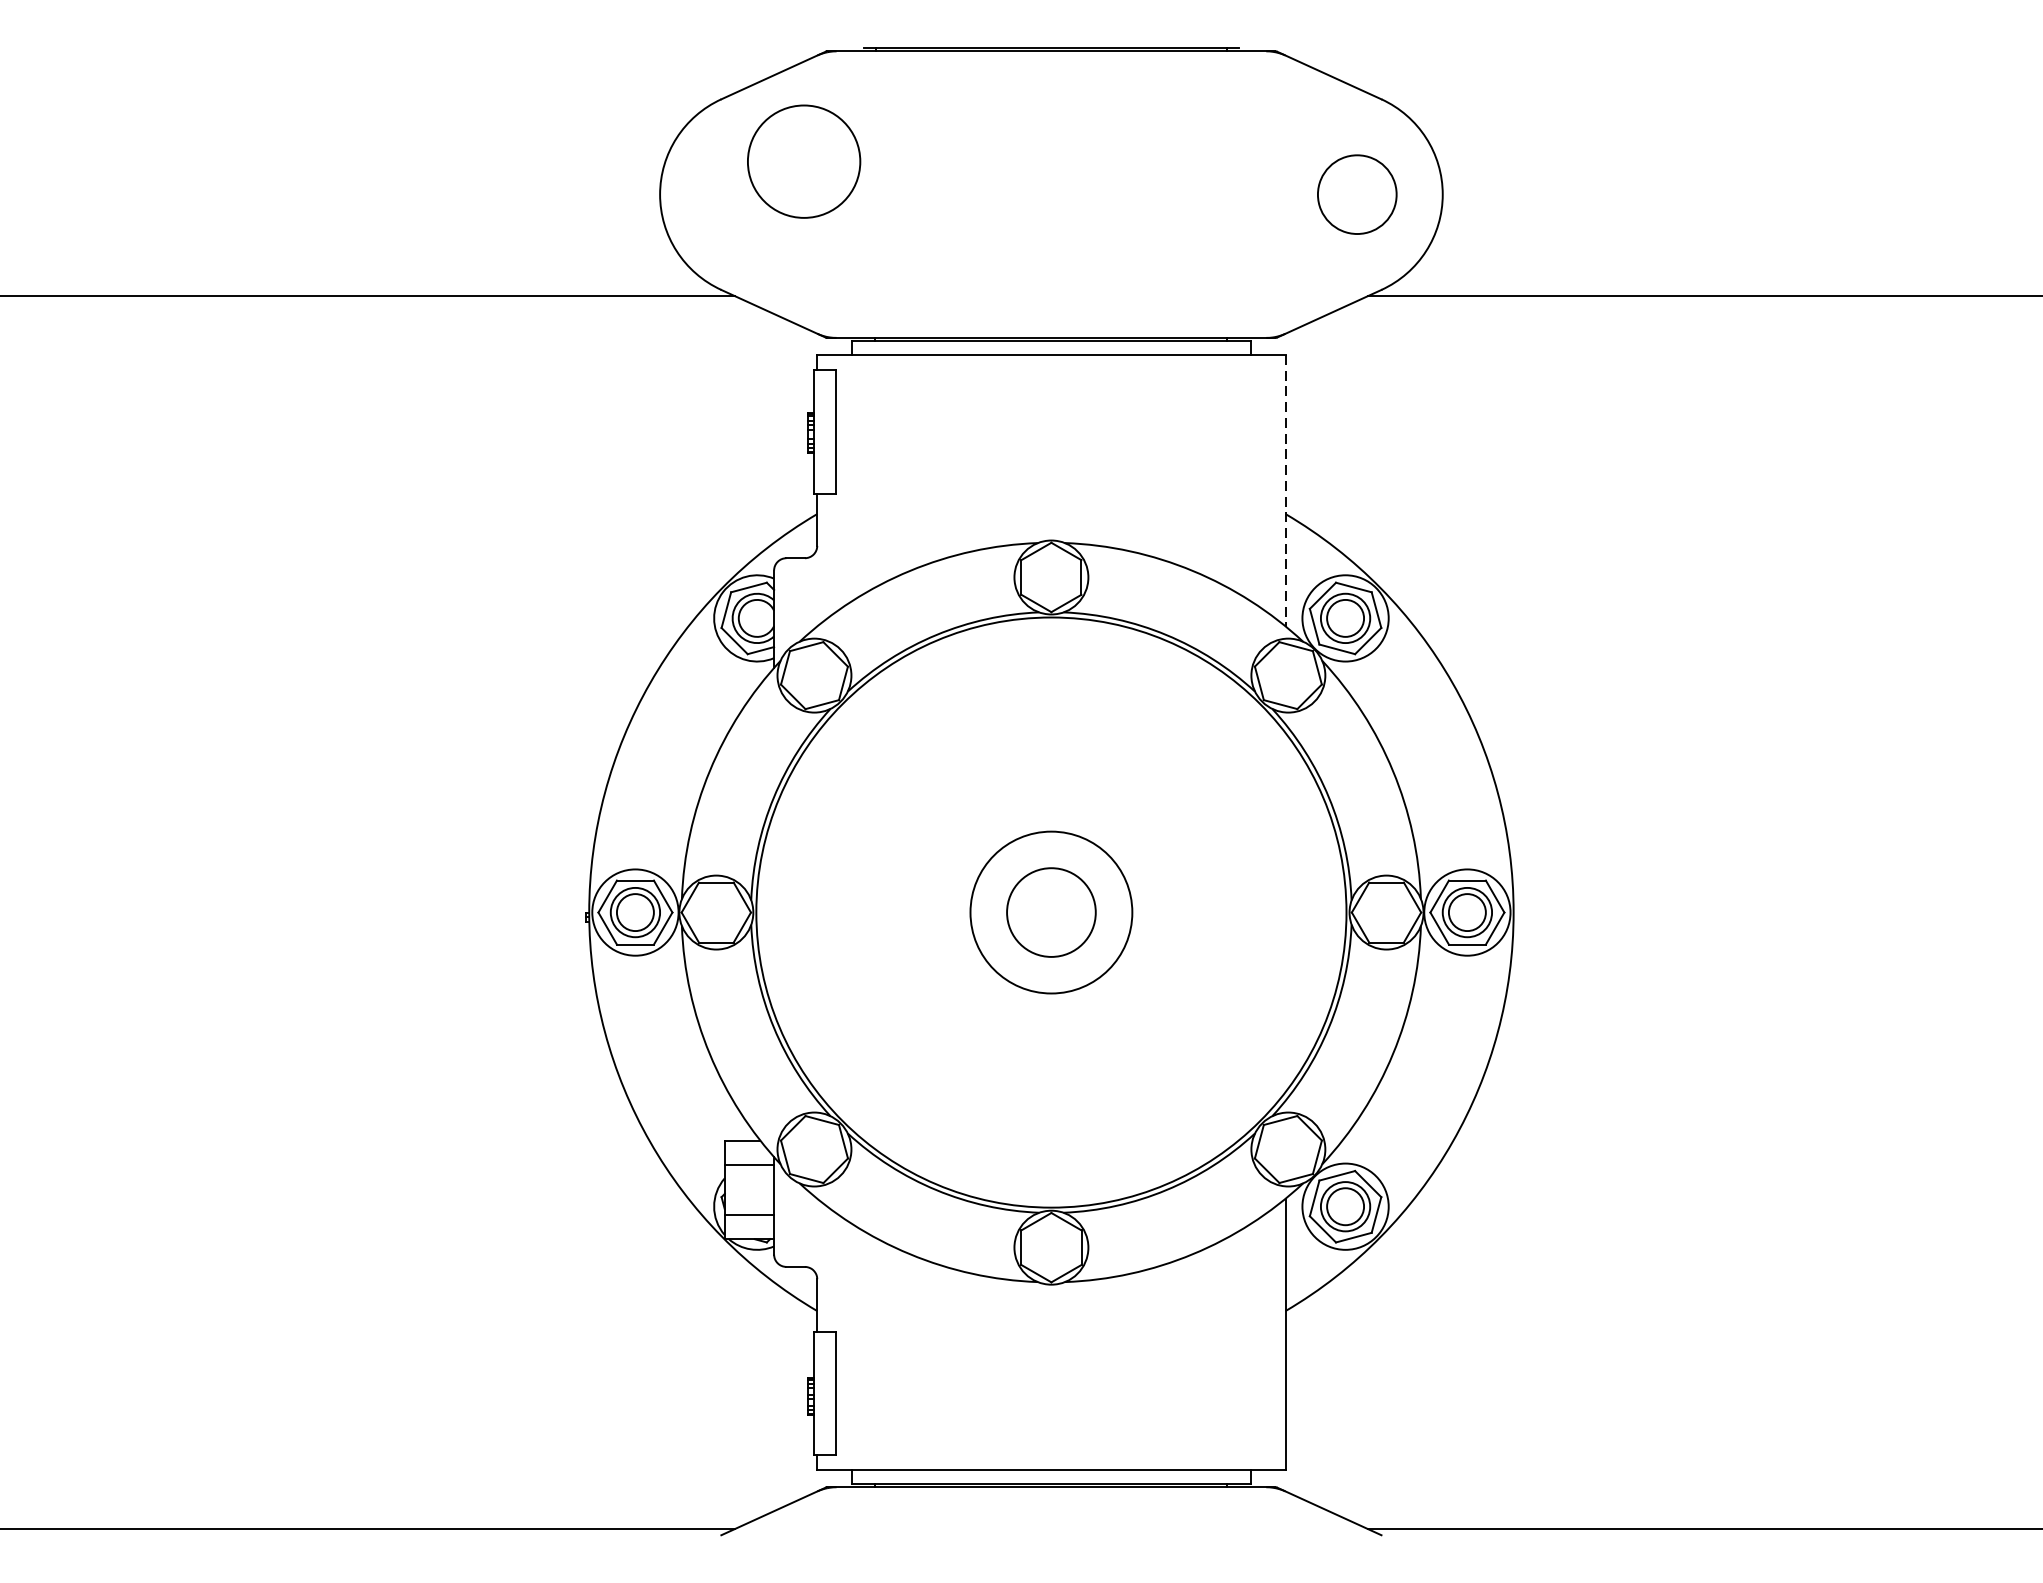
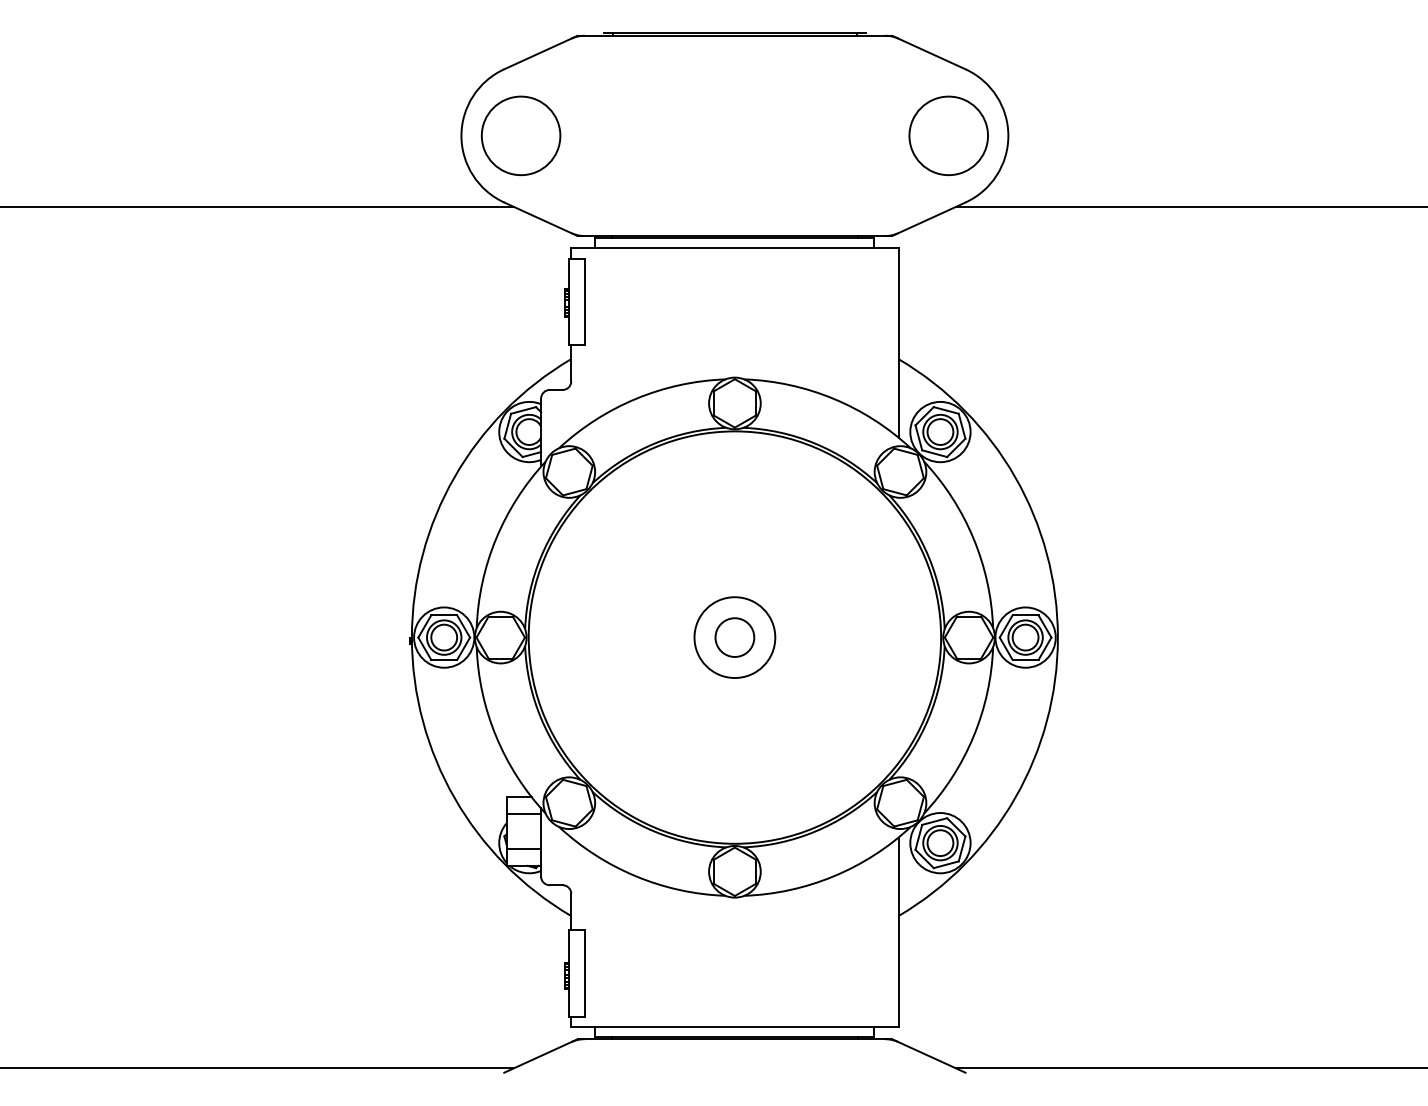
circle: (803, 161) -> (520, 135), moved
circle: (1357, 194) -> (948, 135), size x1.43
line: (1285, 490) -> (898, 342), dashed -> solid
circle: (1050, 912) -> (734, 637), size x0.62
circle: (1050, 912) -> (734, 637), size x0.71

